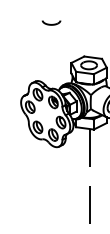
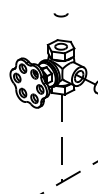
part: (50, 23) -> (60, 15), moved

